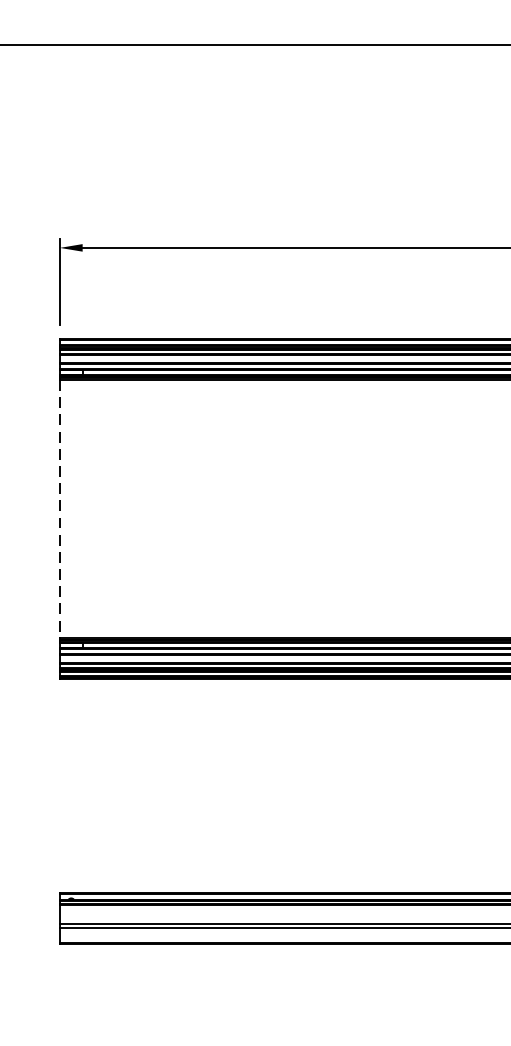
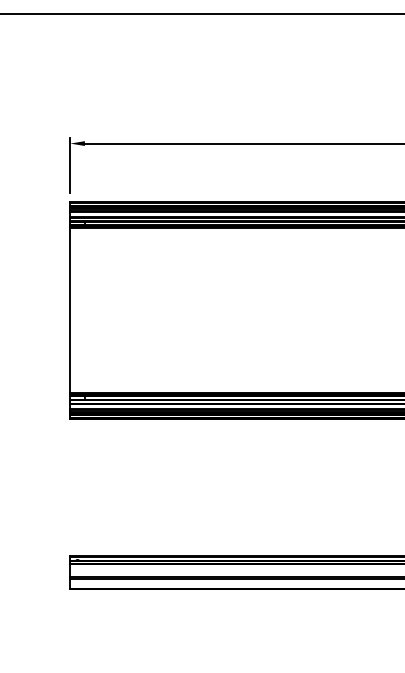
line: (60, 510) -> (70, 311), dashed -> solid

